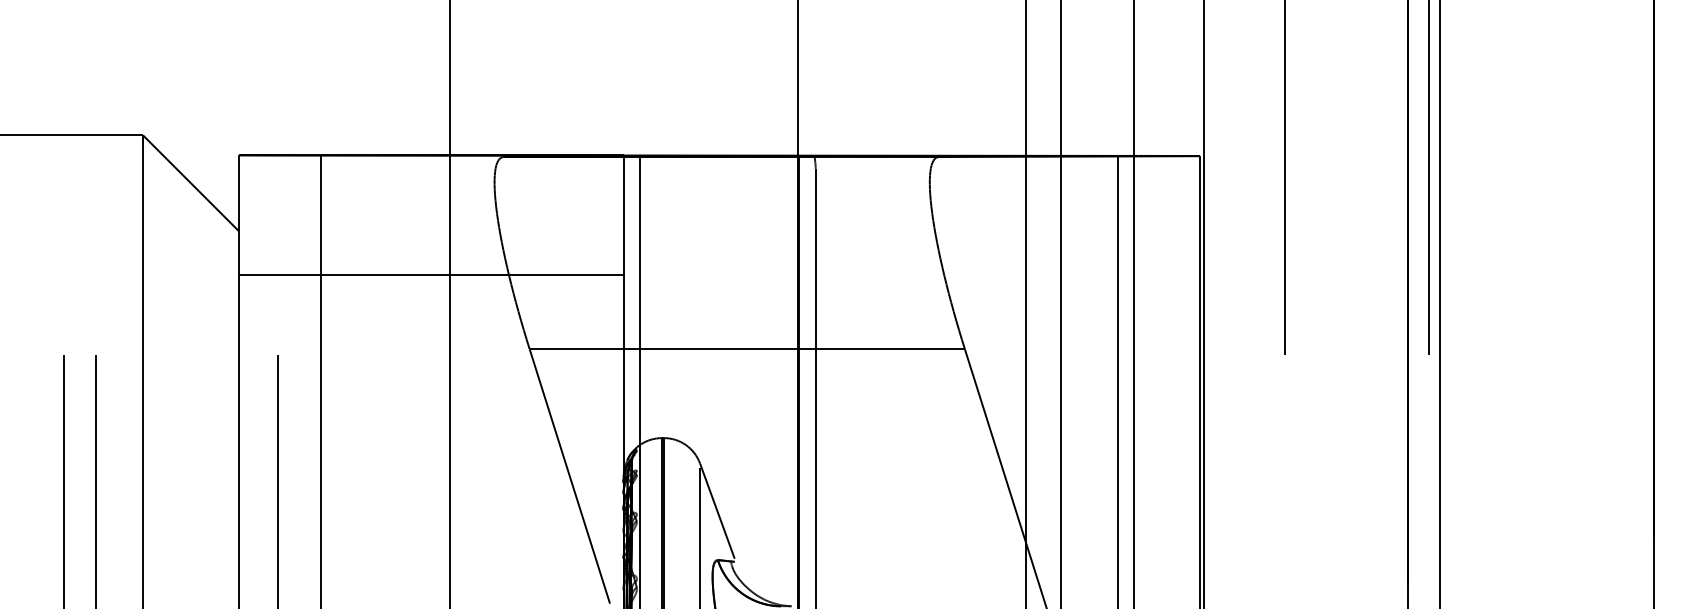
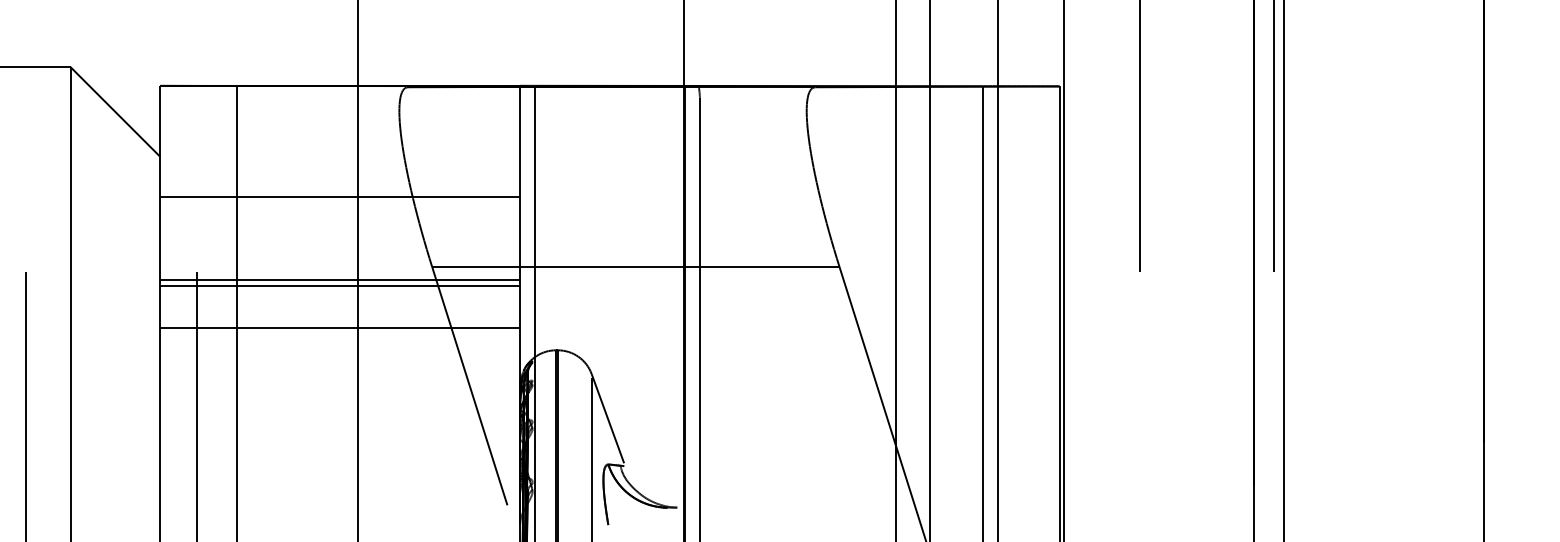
line: (431, 362) -> (340, 279), added
line: (431, 369) -> (340, 286), added
line: (431, 414) -> (340, 328), added

